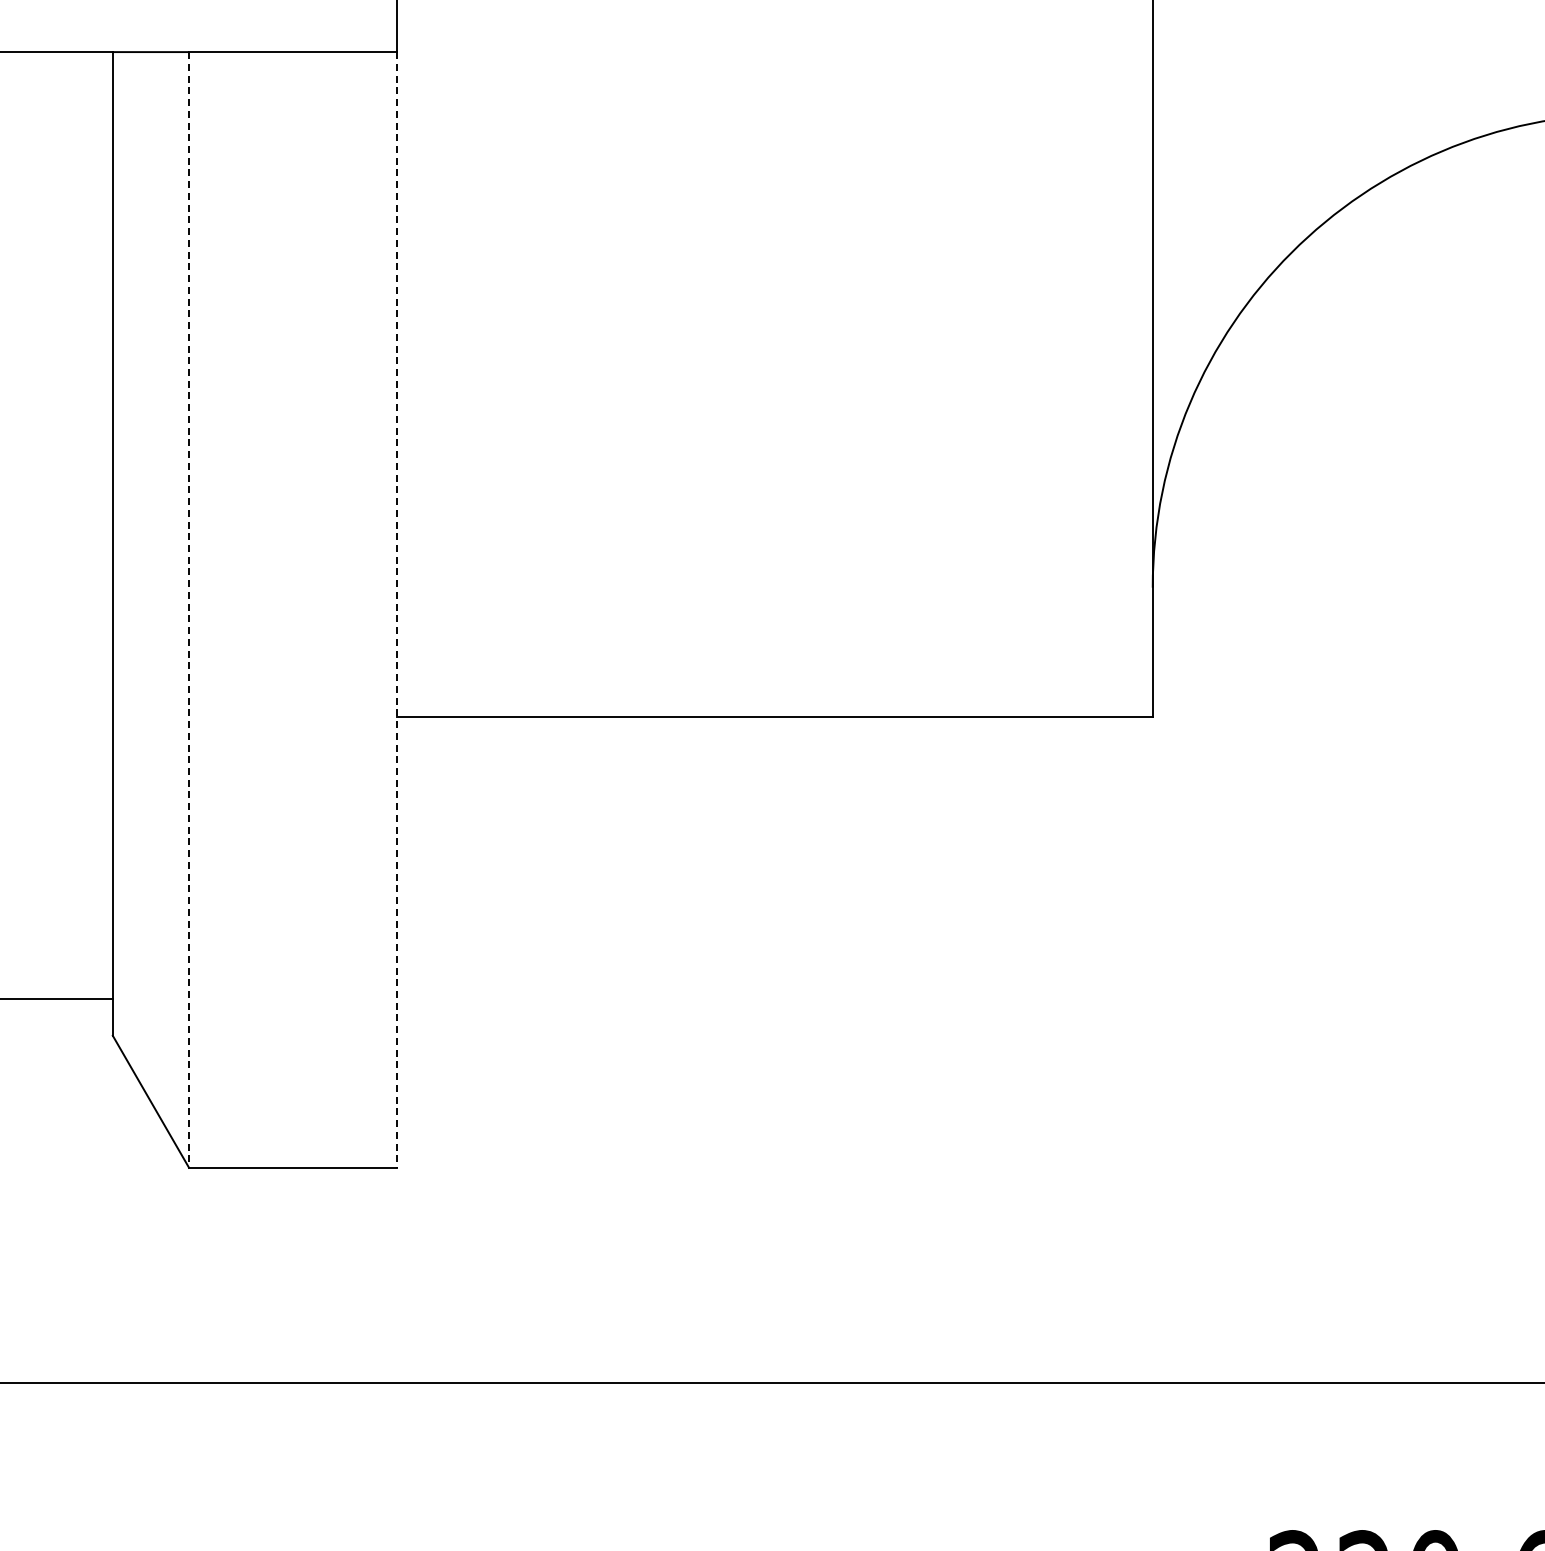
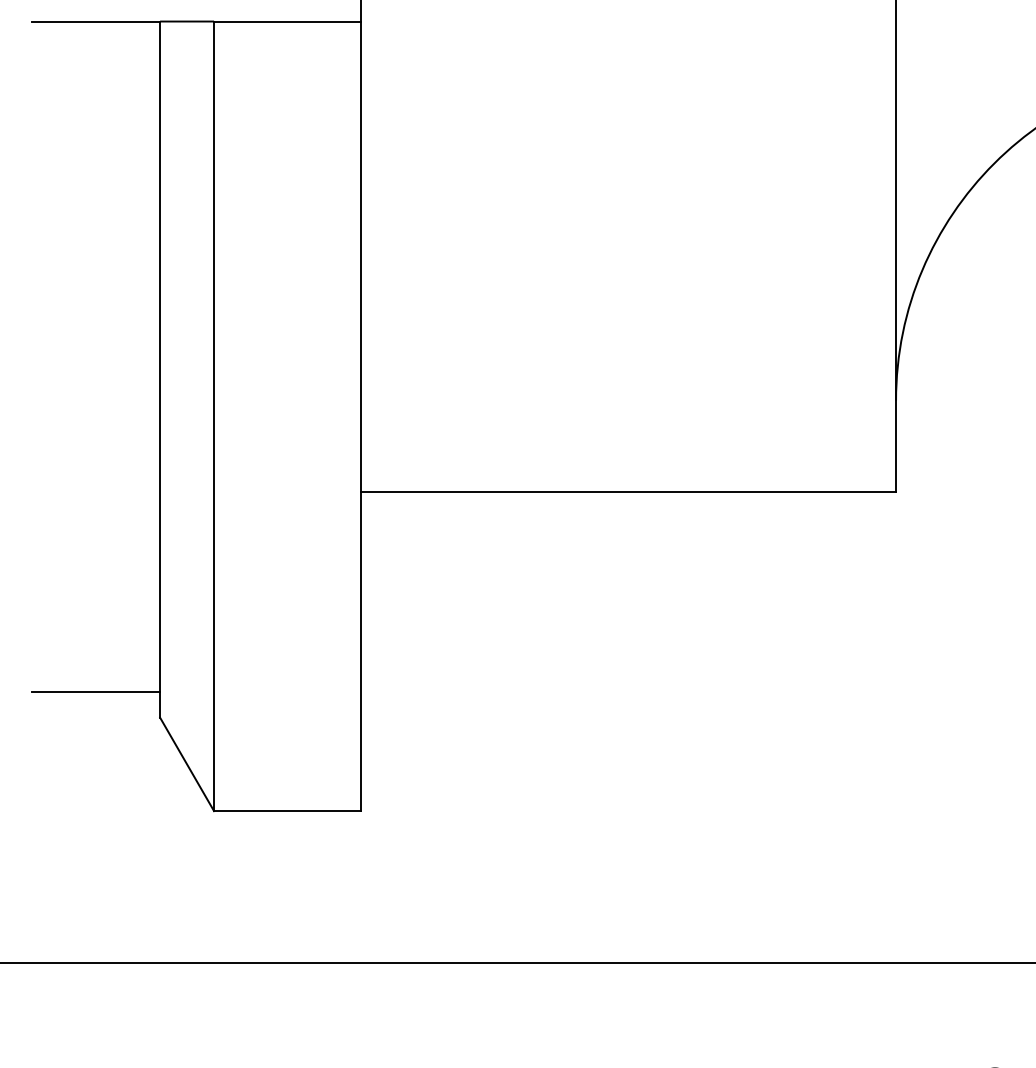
line: (189, 609) -> (214, 416), dashed -> solid
line: (397, 609) -> (361, 416), dashed -> solid

